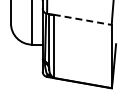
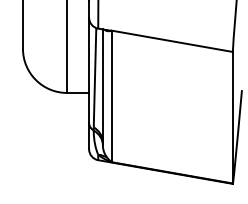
line: (83, 19) -> (173, 40), dashed -> solid

